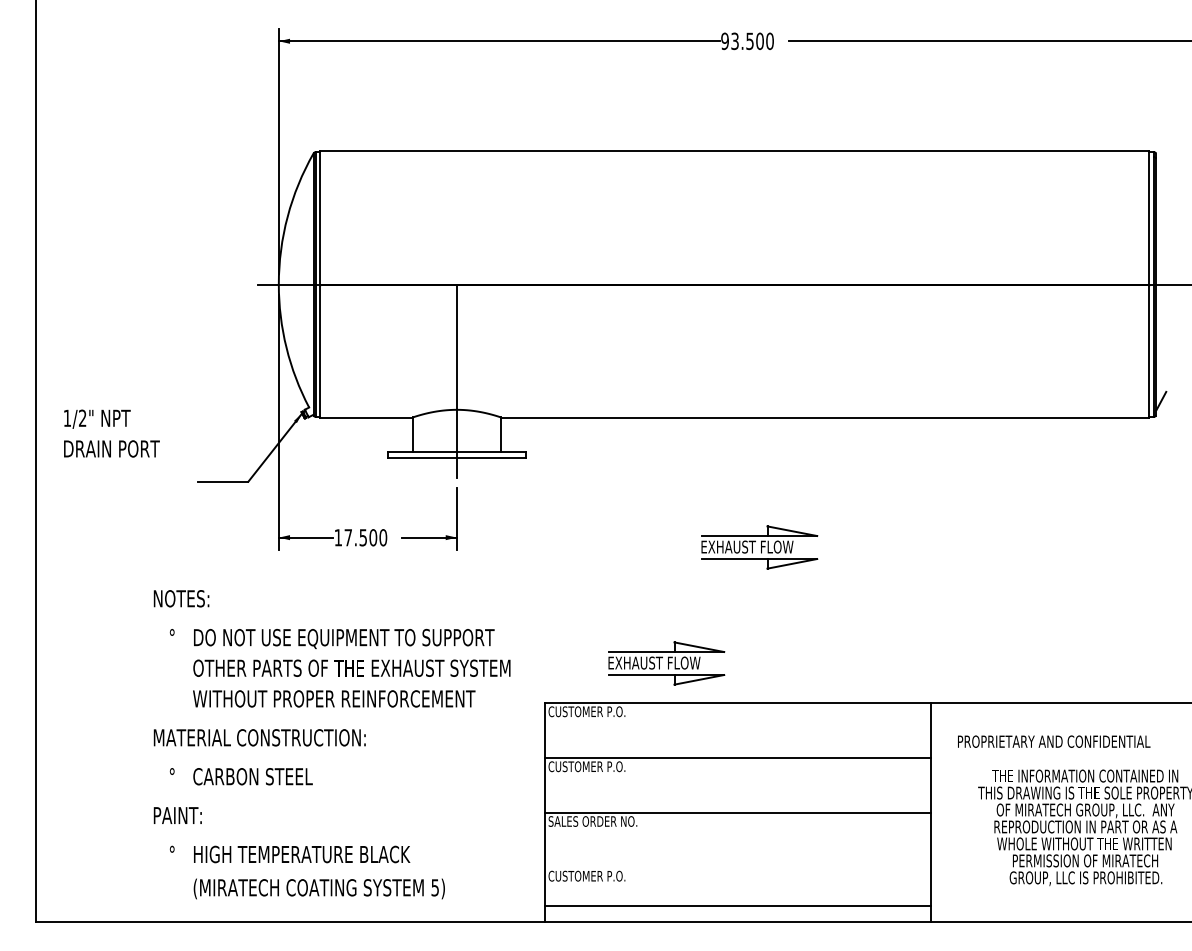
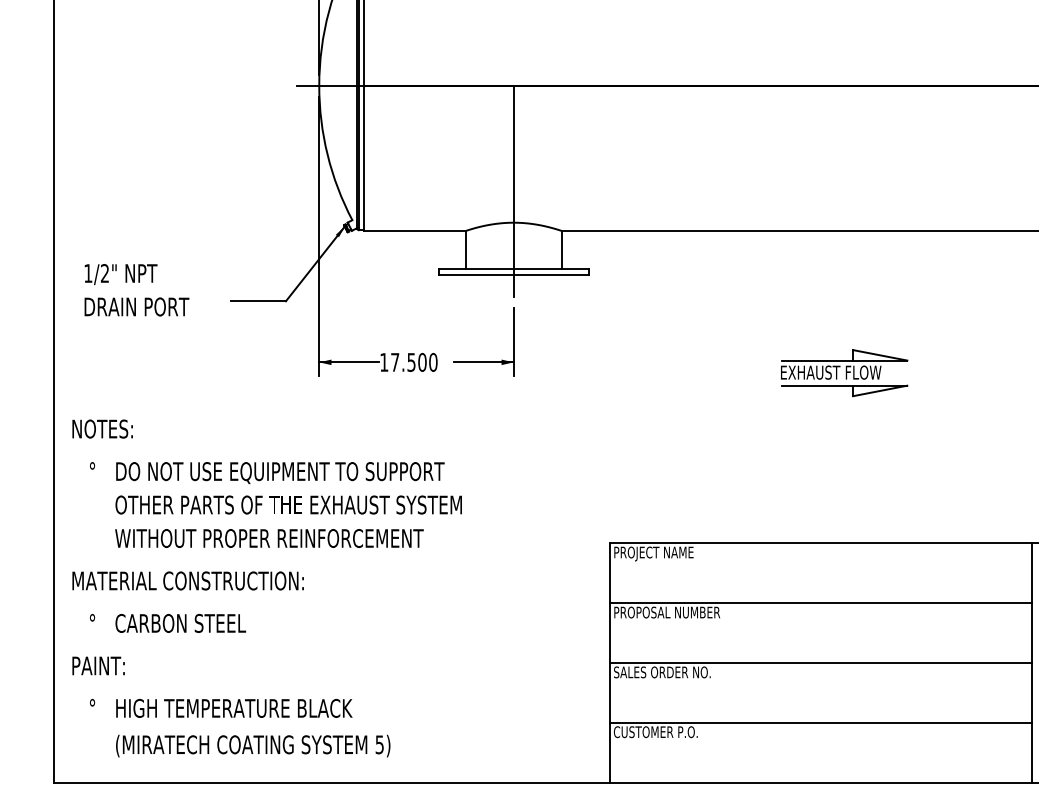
text: (111, 433) -> (136, 290), moved
part: (666, 663) -> (742, 499), removed
text: (586, 712) -> (655, 553), CUSTOMER P.O. -> PROJECT NAME
text: (331, 744) -> (266, 588), moved
text: (596, 766) -> (666, 612), CUSTOMER P.O. -> PROPOSAL NUMBER
line: (737, 906) -> (820, 722), moved

